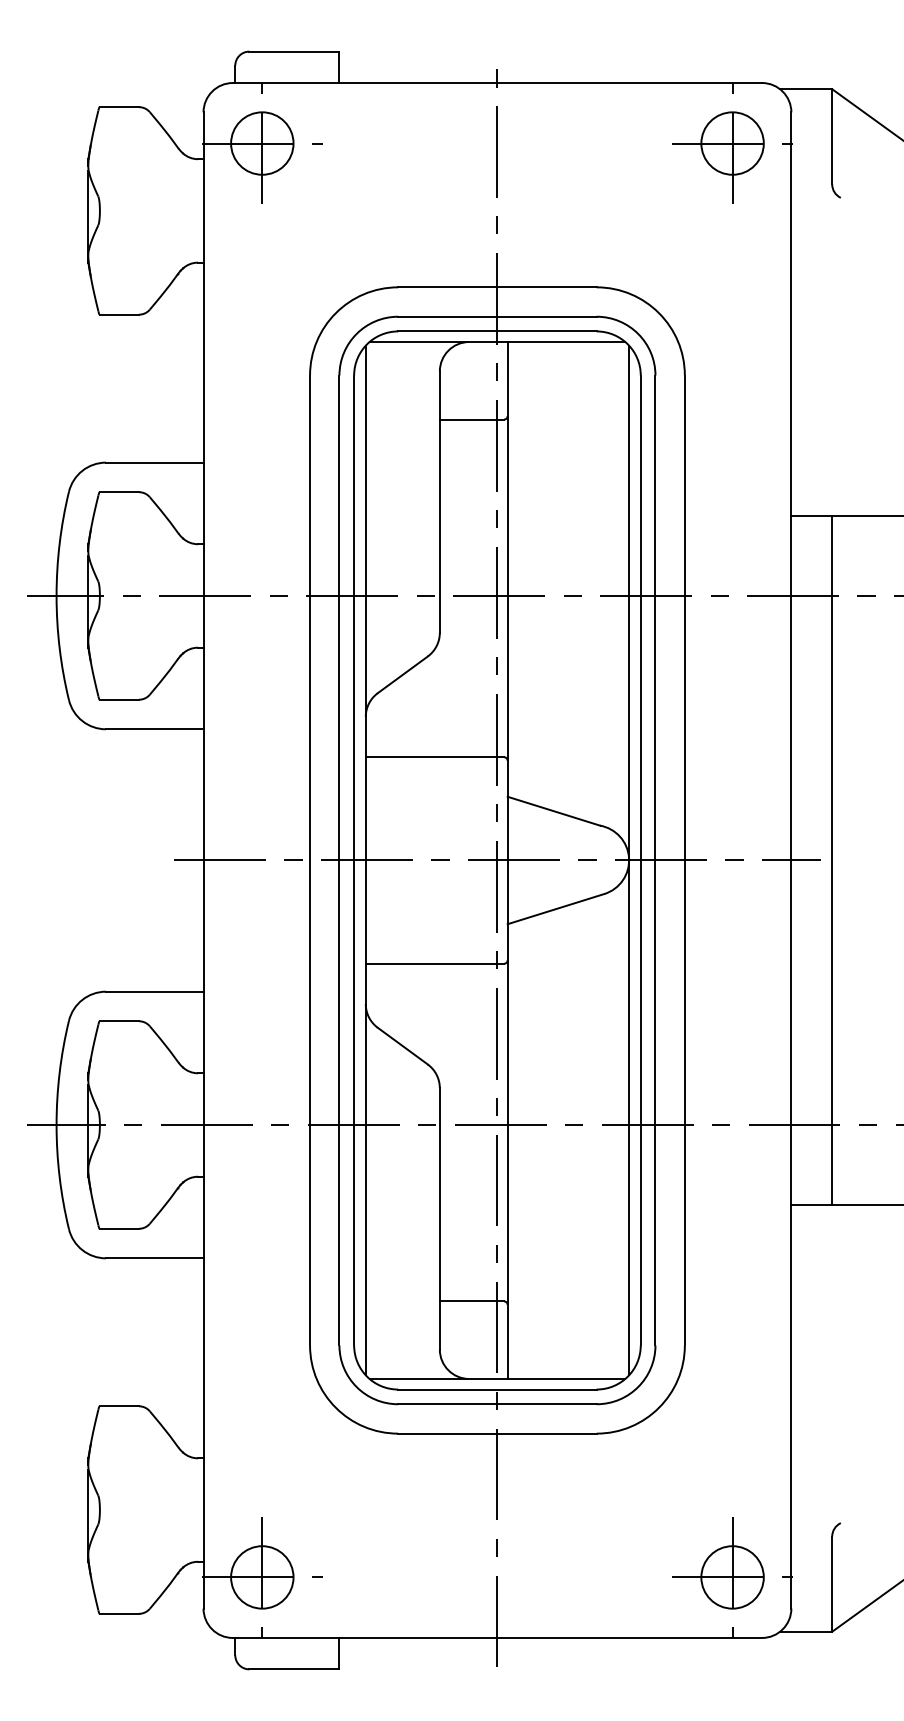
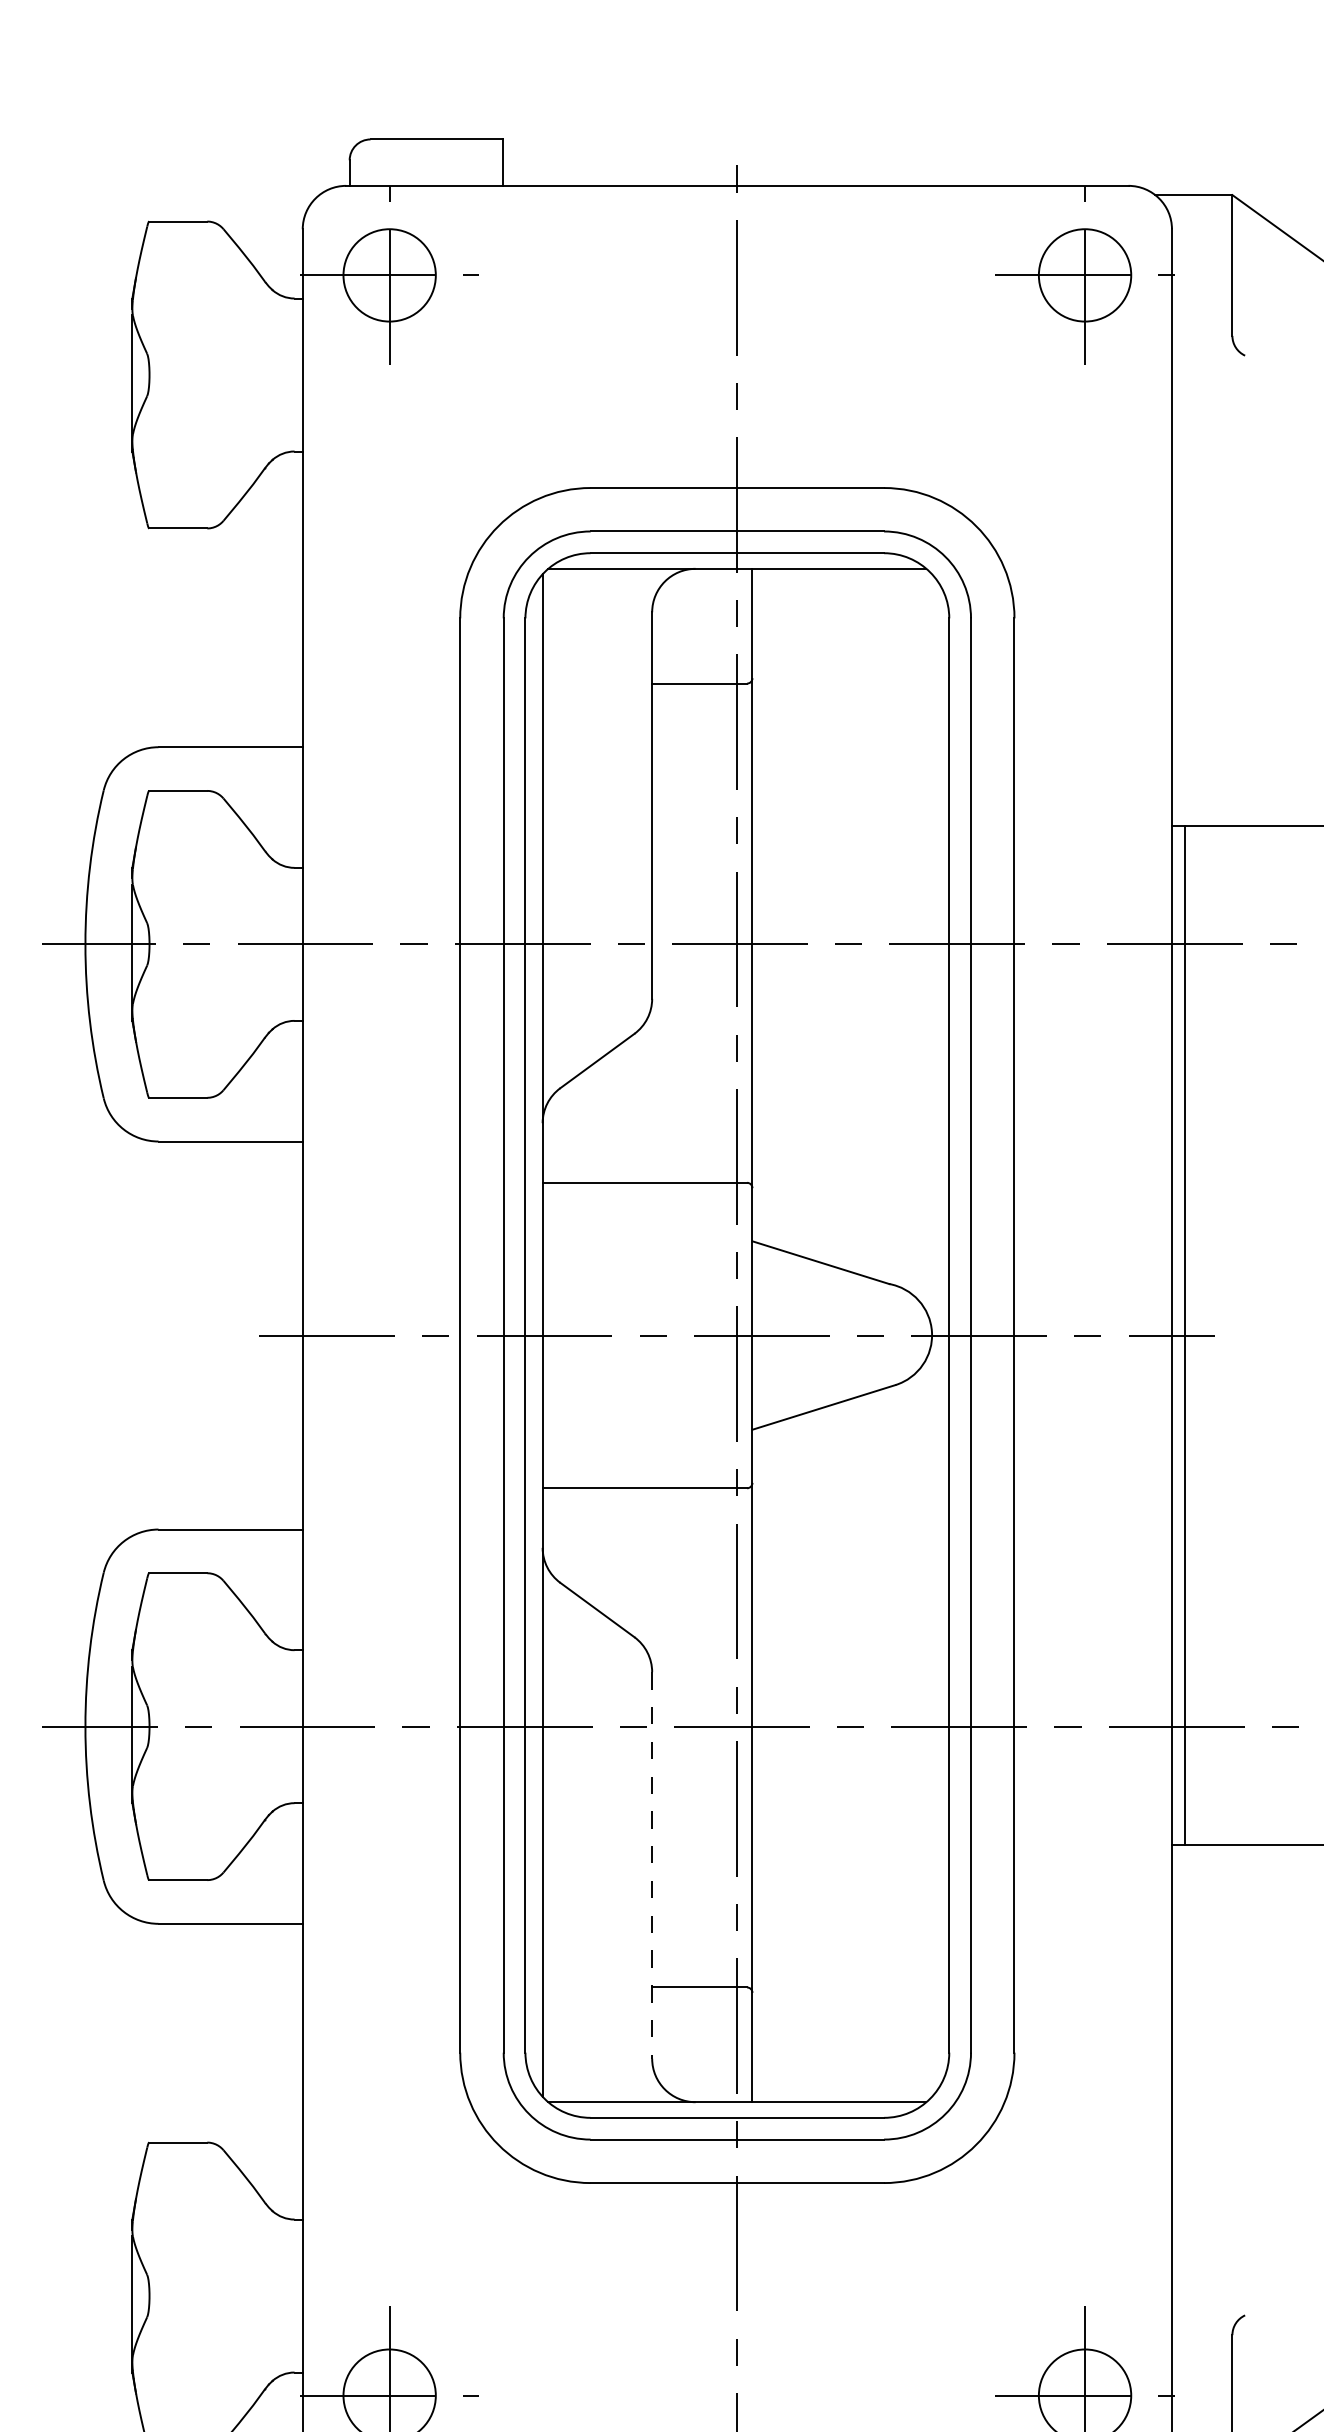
line: (629, 860) -> (932, 1335), removed
line: (832, 860) -> (1185, 1335), moved
line: (439, 1218) -> (651, 1864), solid -> dashed

